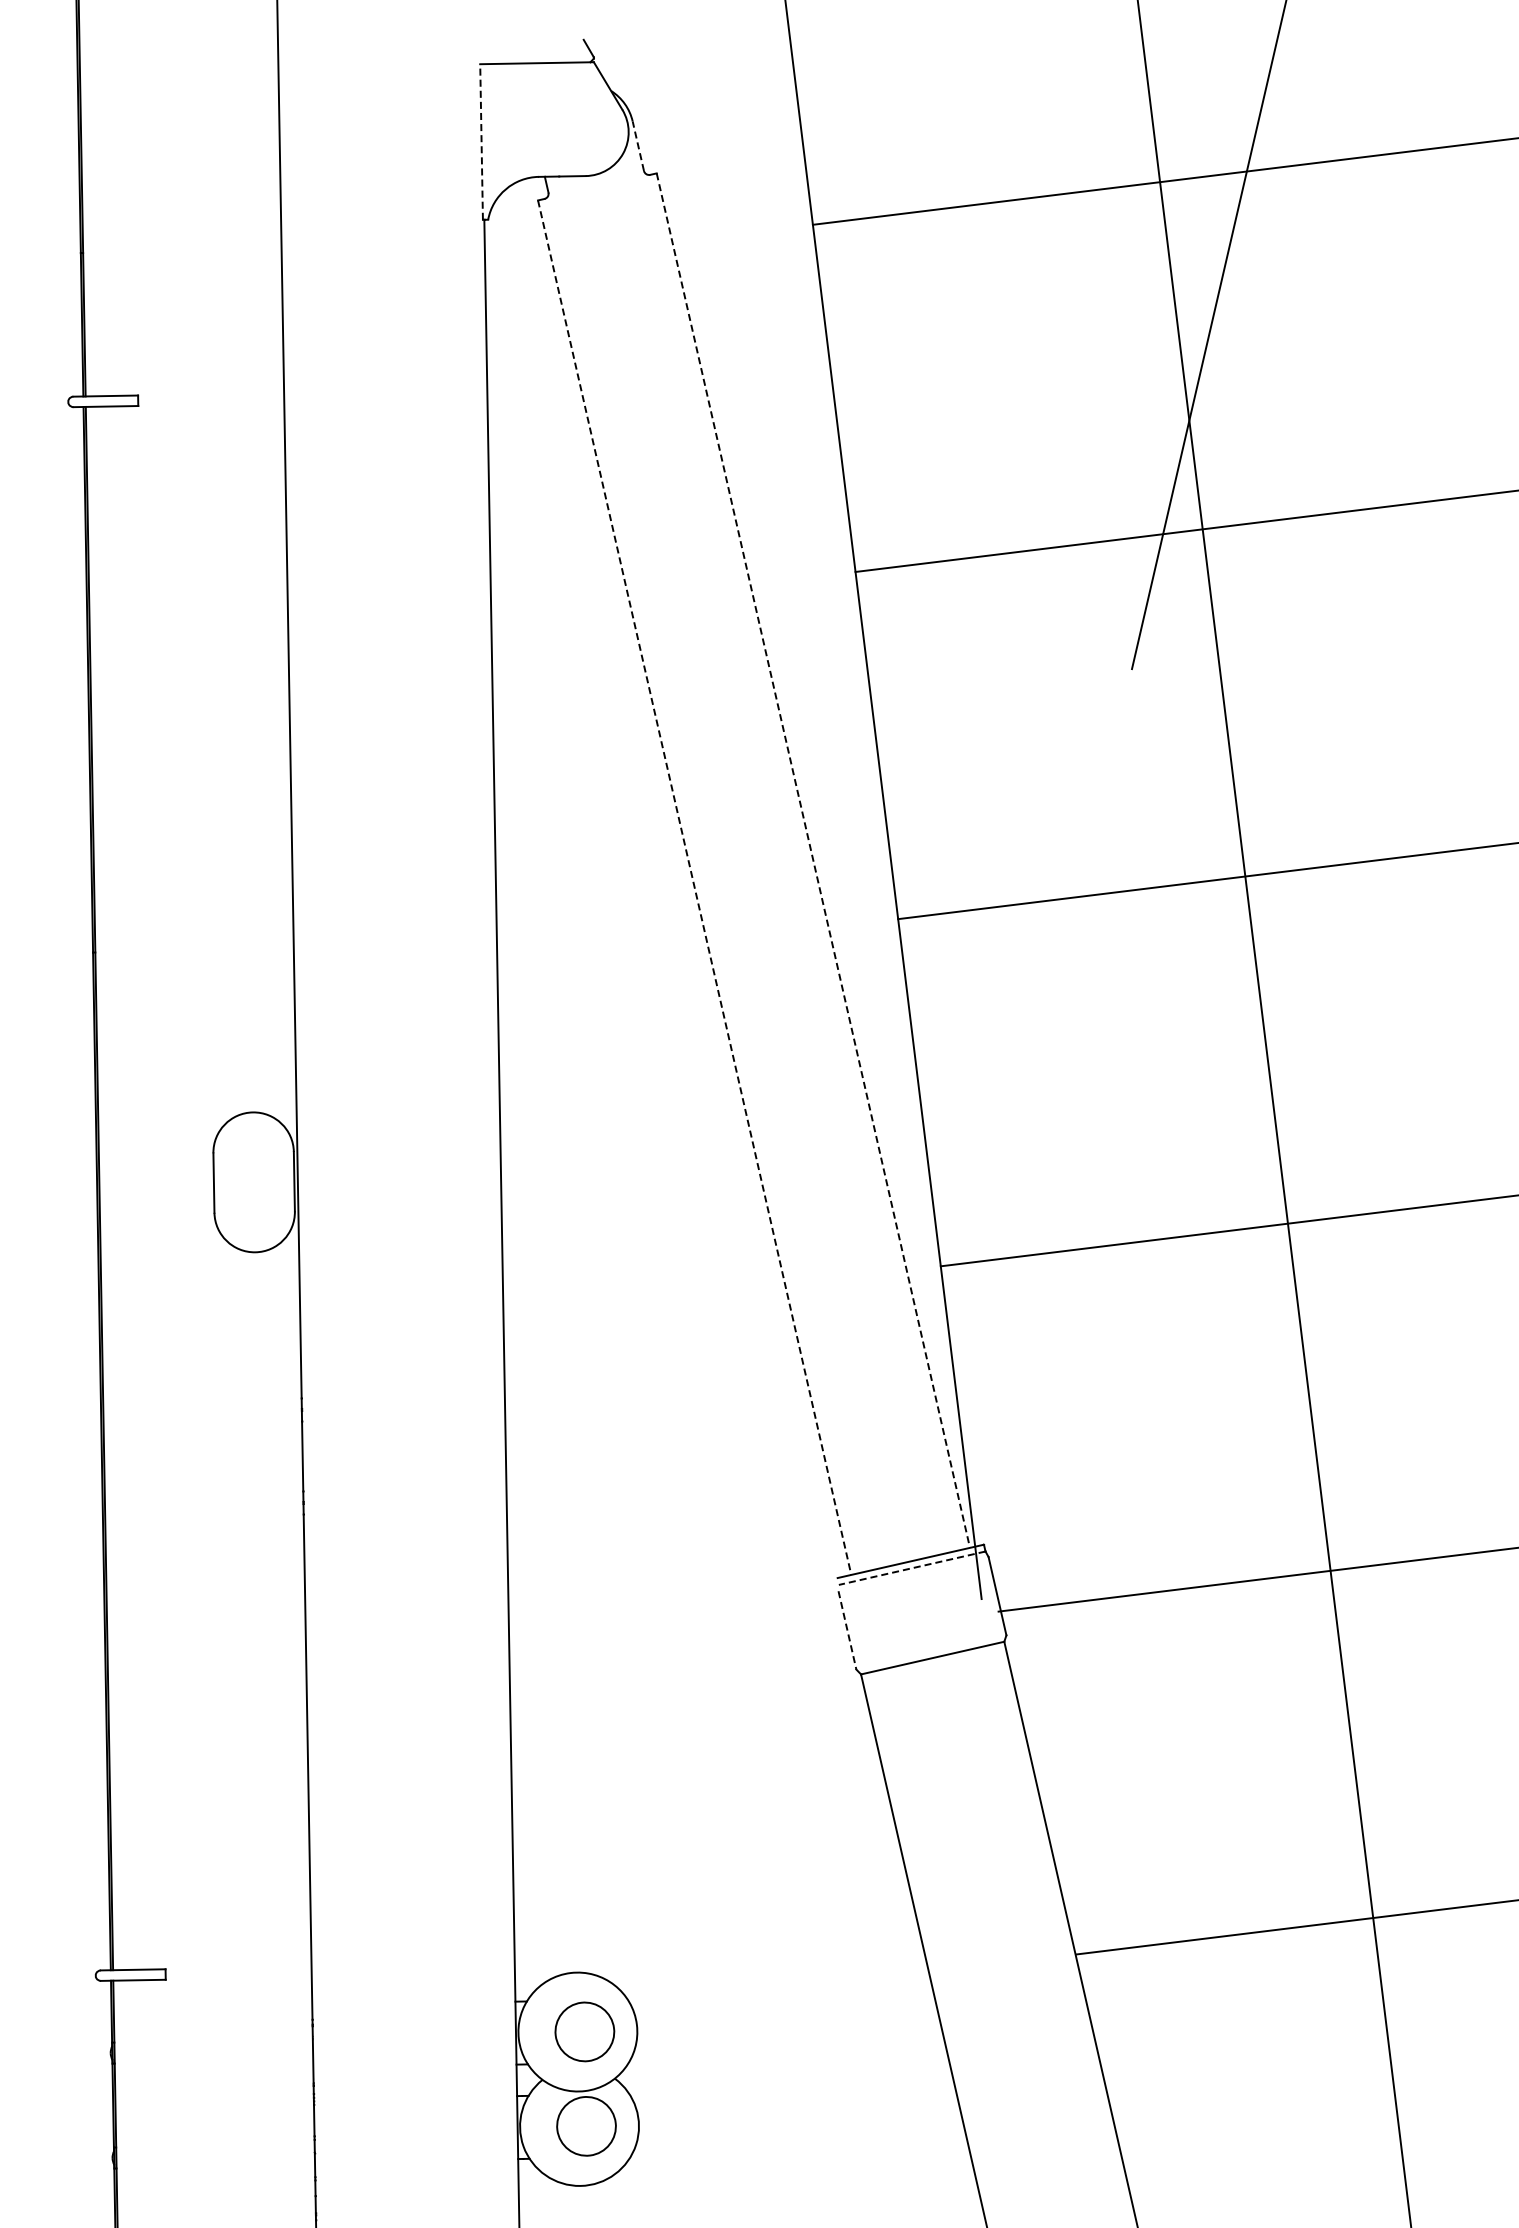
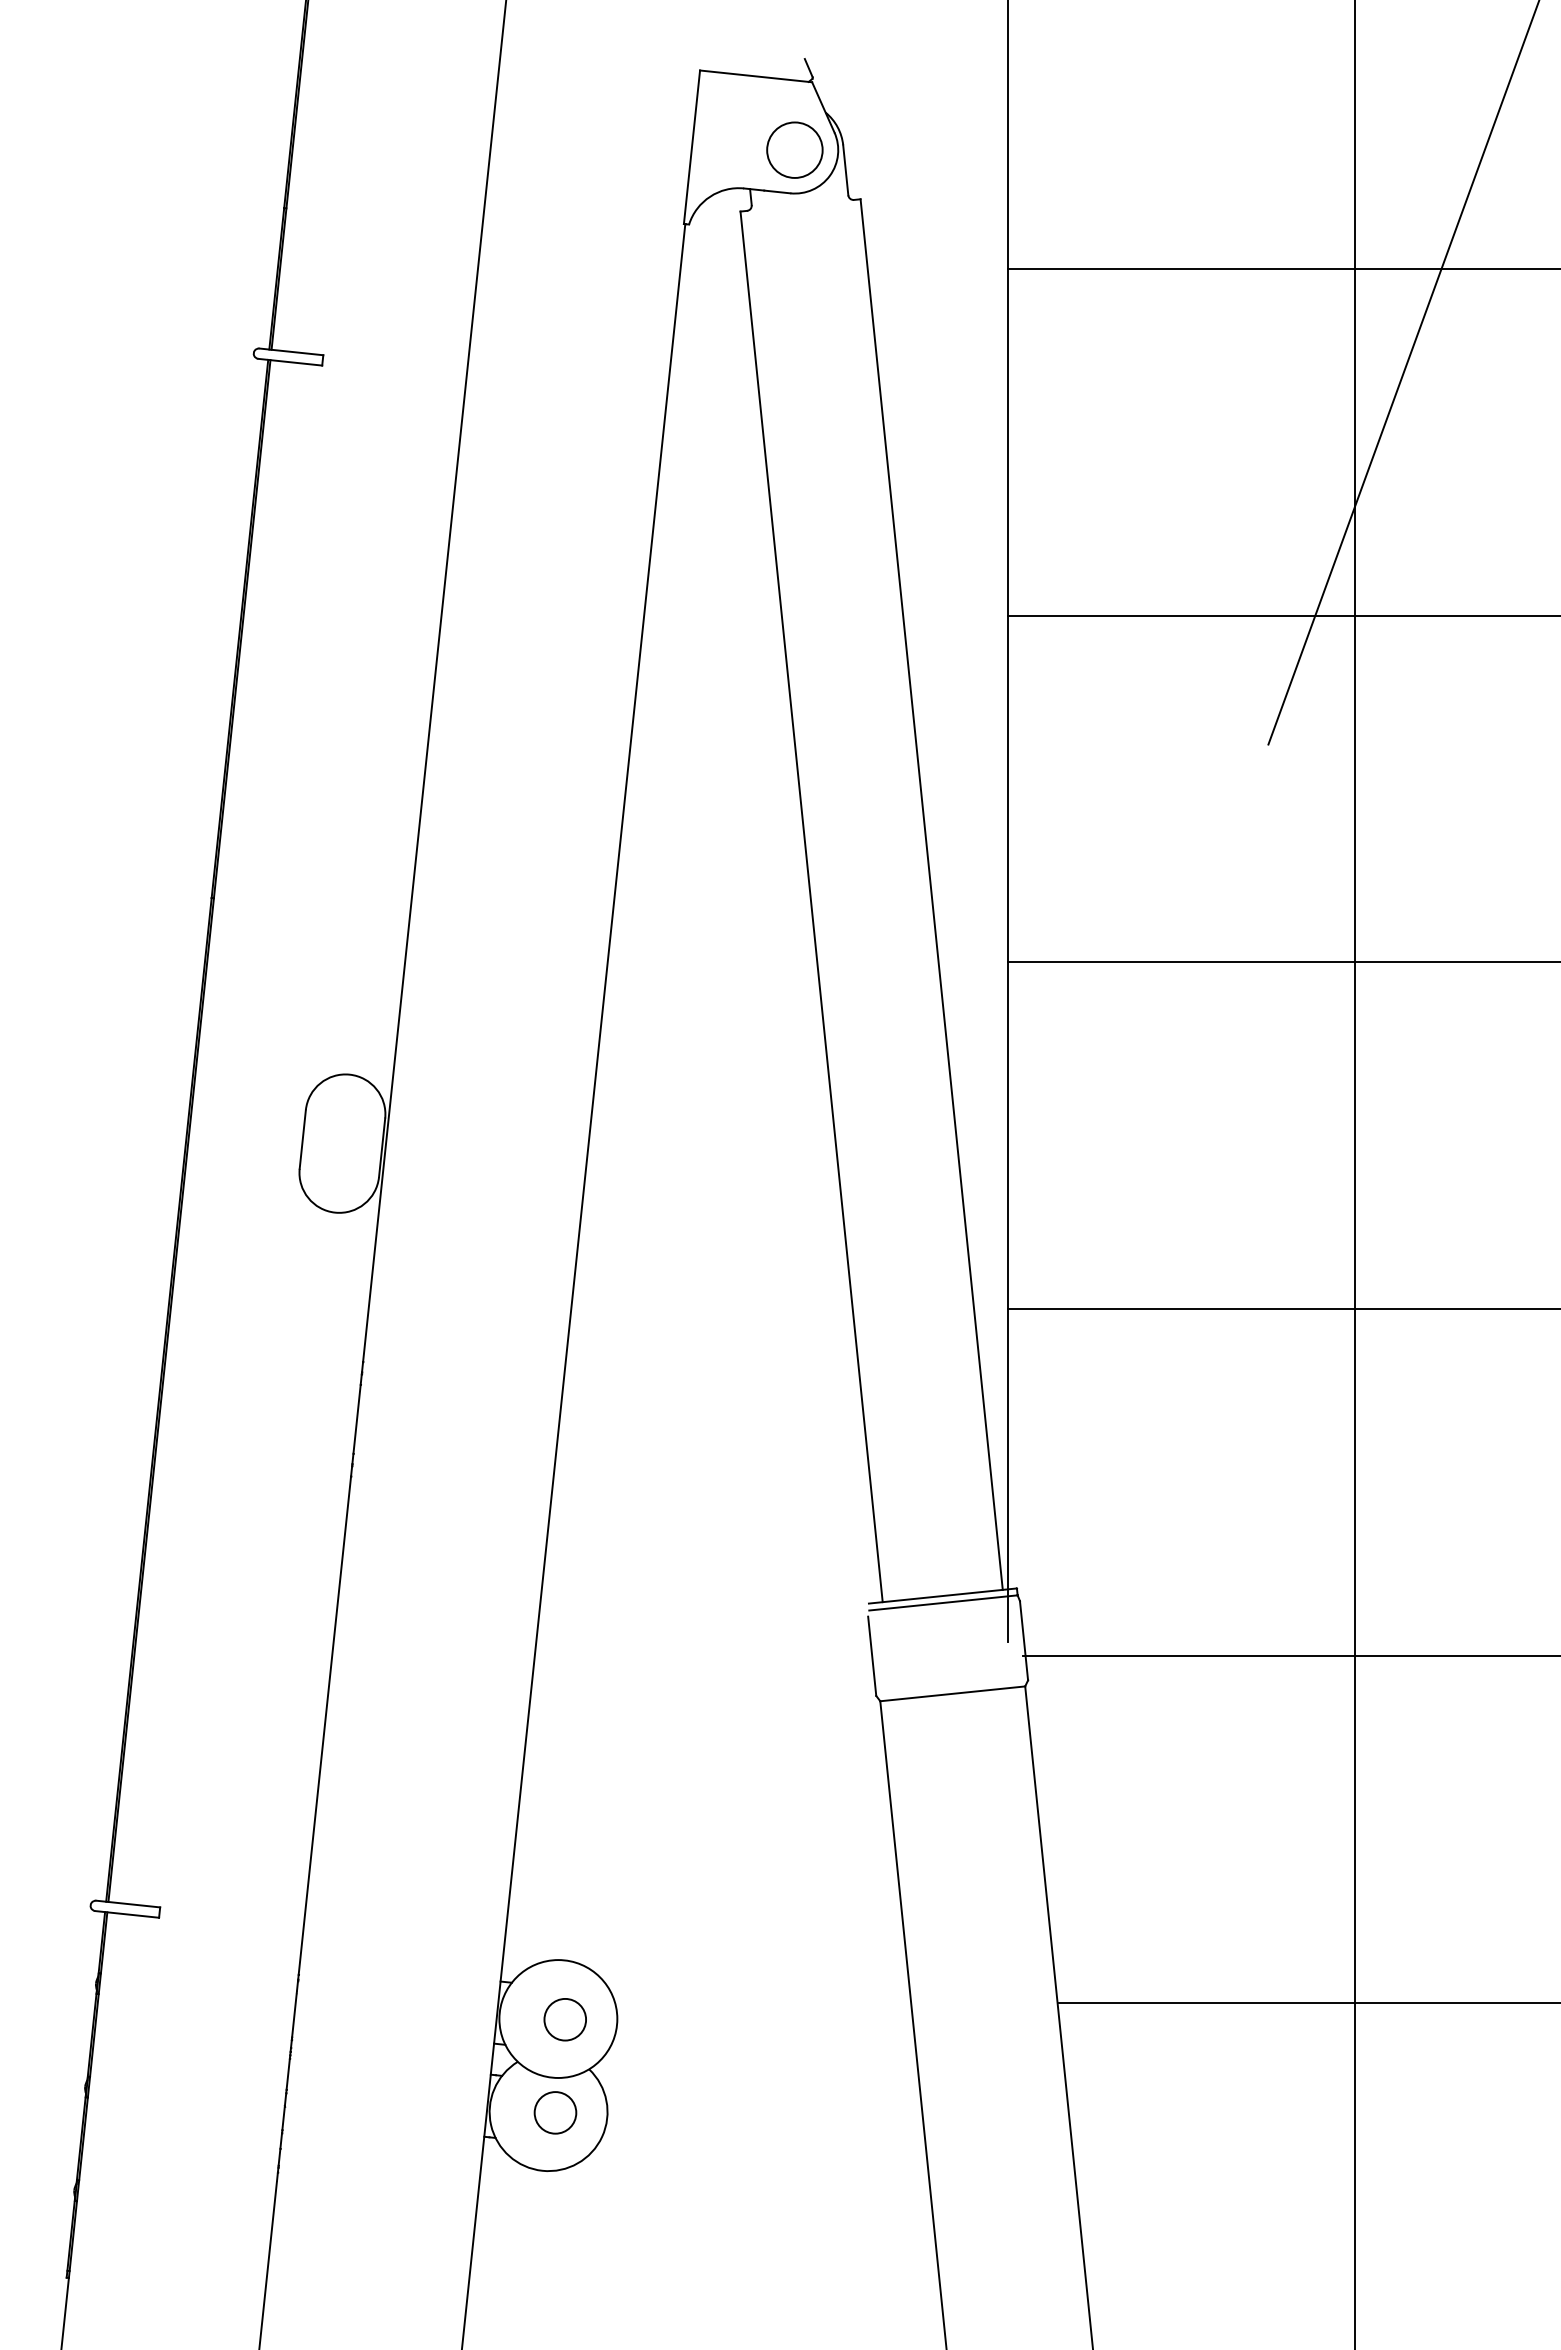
circle: (584, 131) -> (794, 149), added
line: (481, 141) -> (692, 146), dashed -> solid
line: (637, 145) -> (845, 169), dashed -> solid
line: (813, 860) -> (931, 894), dashed -> solid
line: (694, 887) -> (811, 906), dashed -> solid
line: (912, 1567) -> (943, 1602), dashed -> solid
line: (847, 1630) -> (872, 1656), dashed -> solid
circle: (585, 2031) -> (565, 2019), size x0.71
circle: (586, 2125) -> (555, 2112), size x0.71

